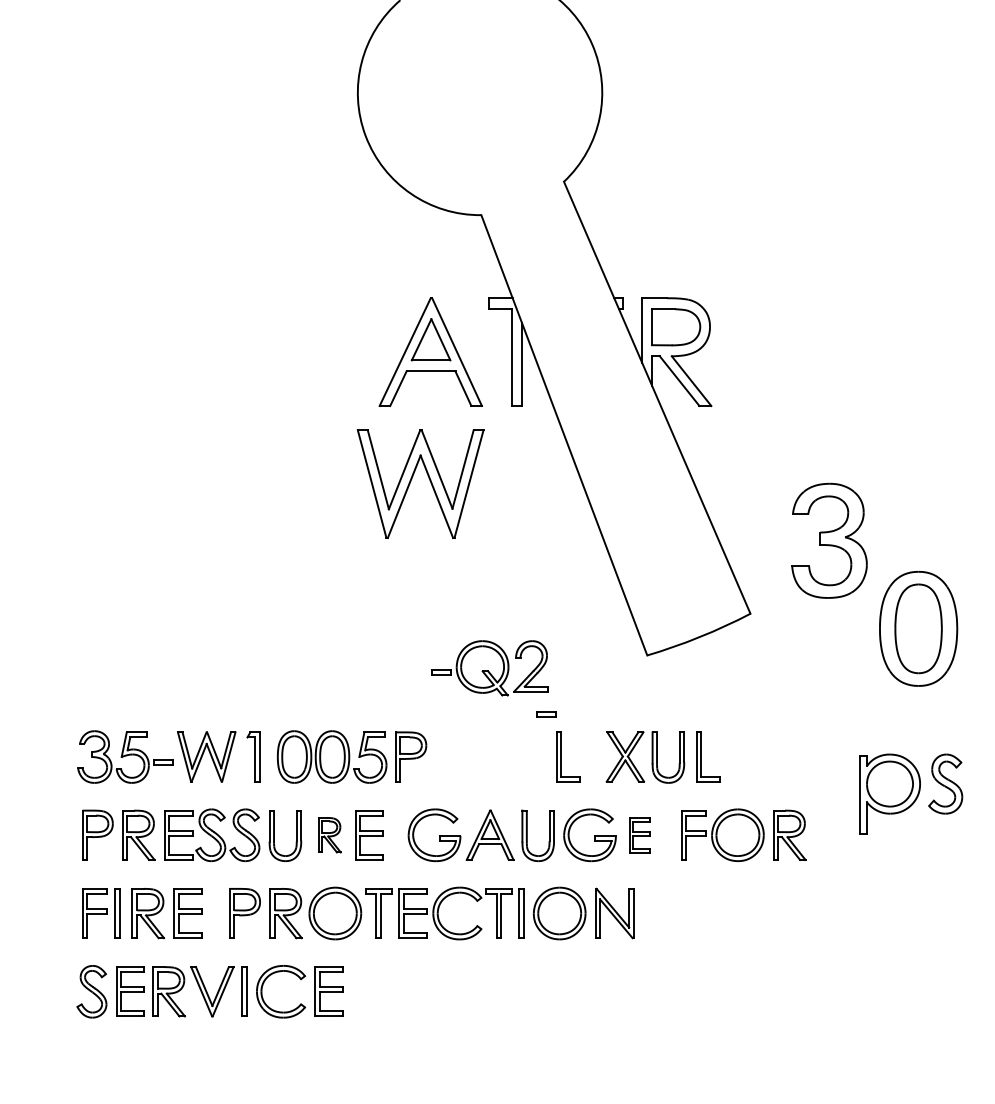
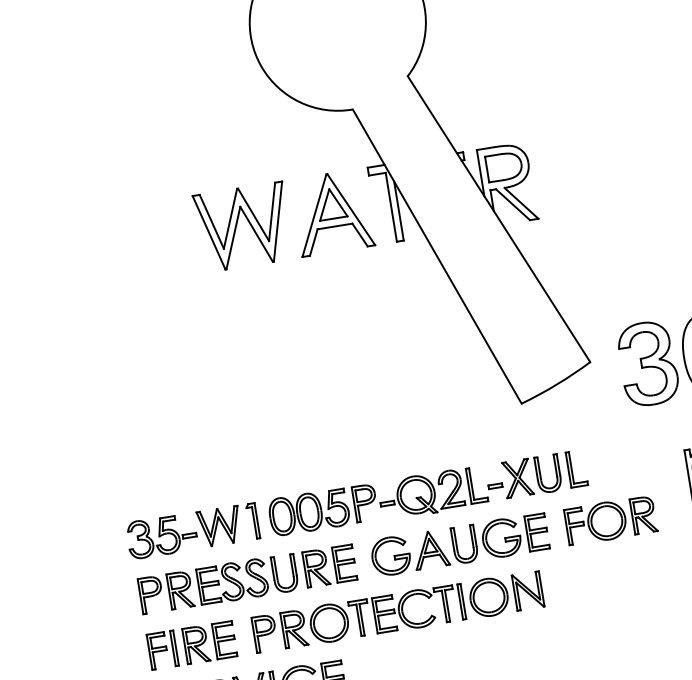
part: (412, 479) -> (237, 224), moved
part: (829, 540) -> (648, 363), moved
part: (489, 668) -> (421, 495), moved
part: (546, 714) -> (495, 486), moved
part: (329, 834) -> (316, 567), size x1.43
part: (639, 835) -> (536, 532), size x1.43

